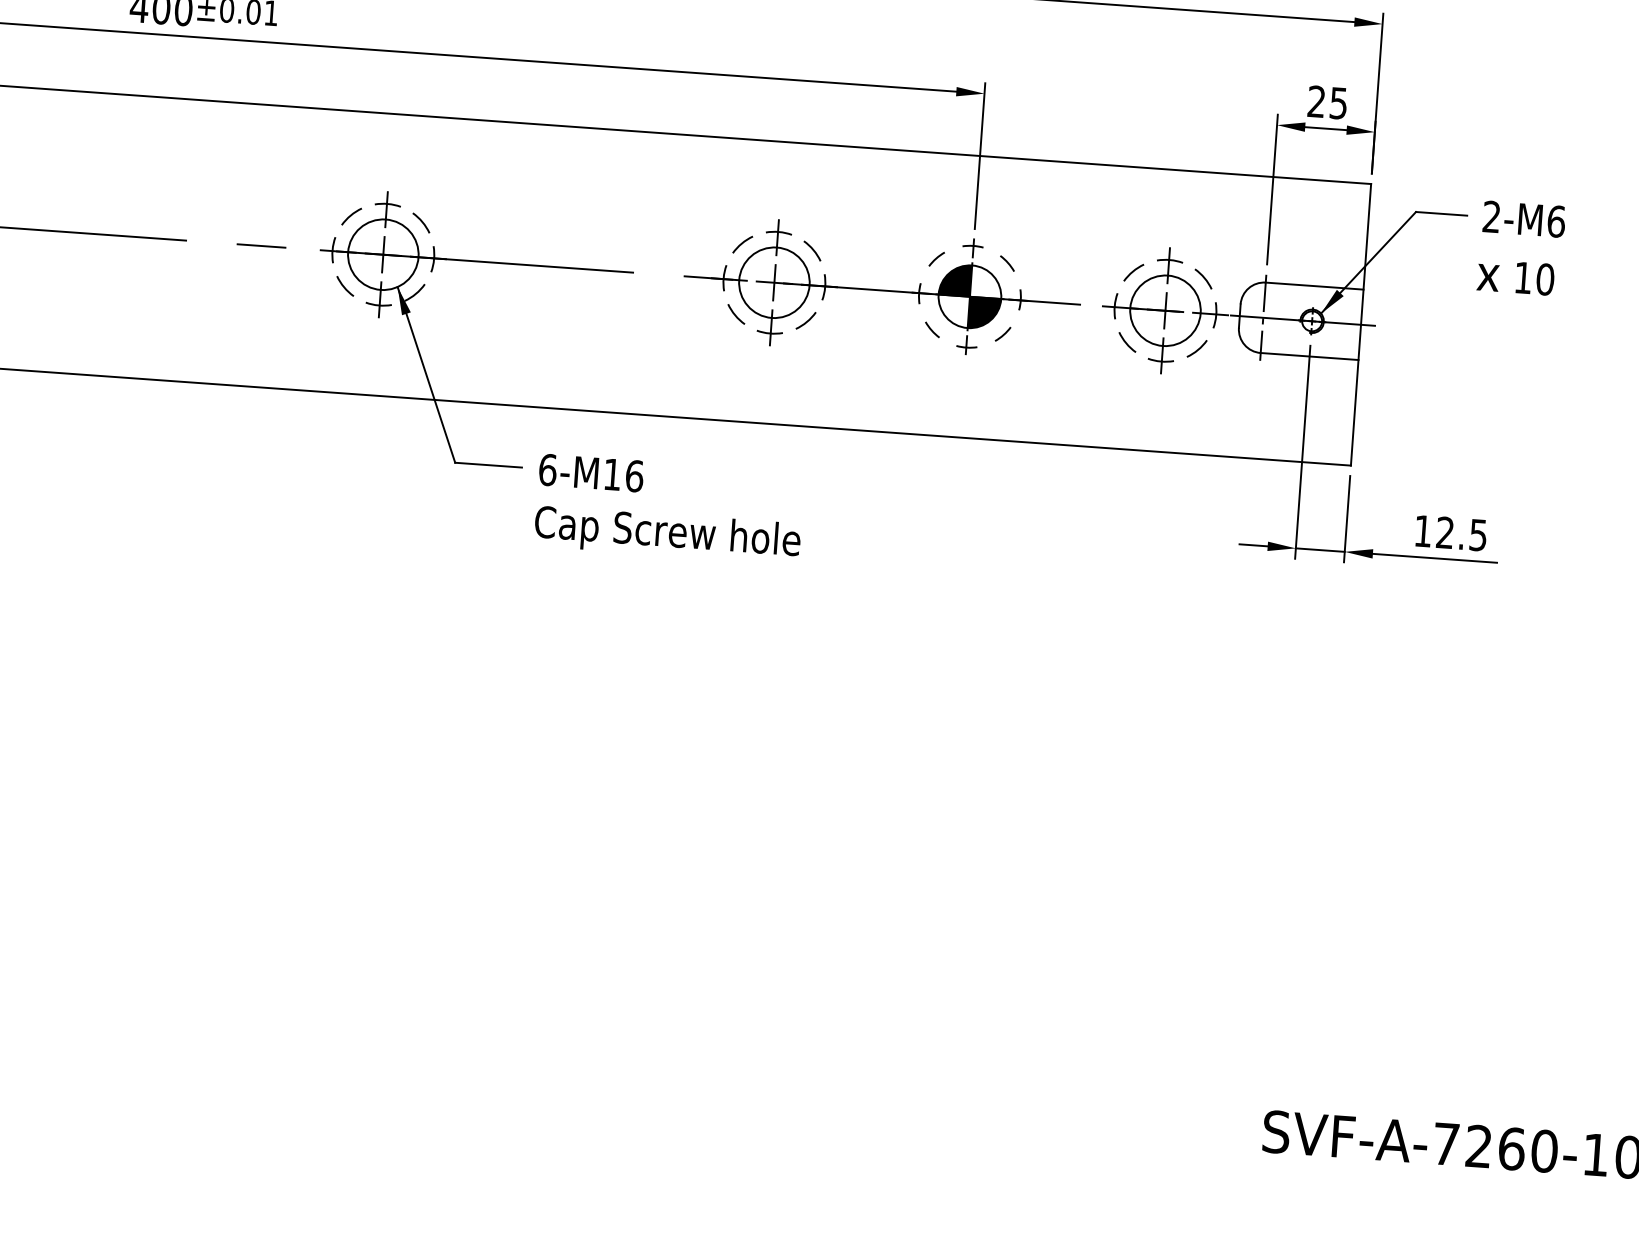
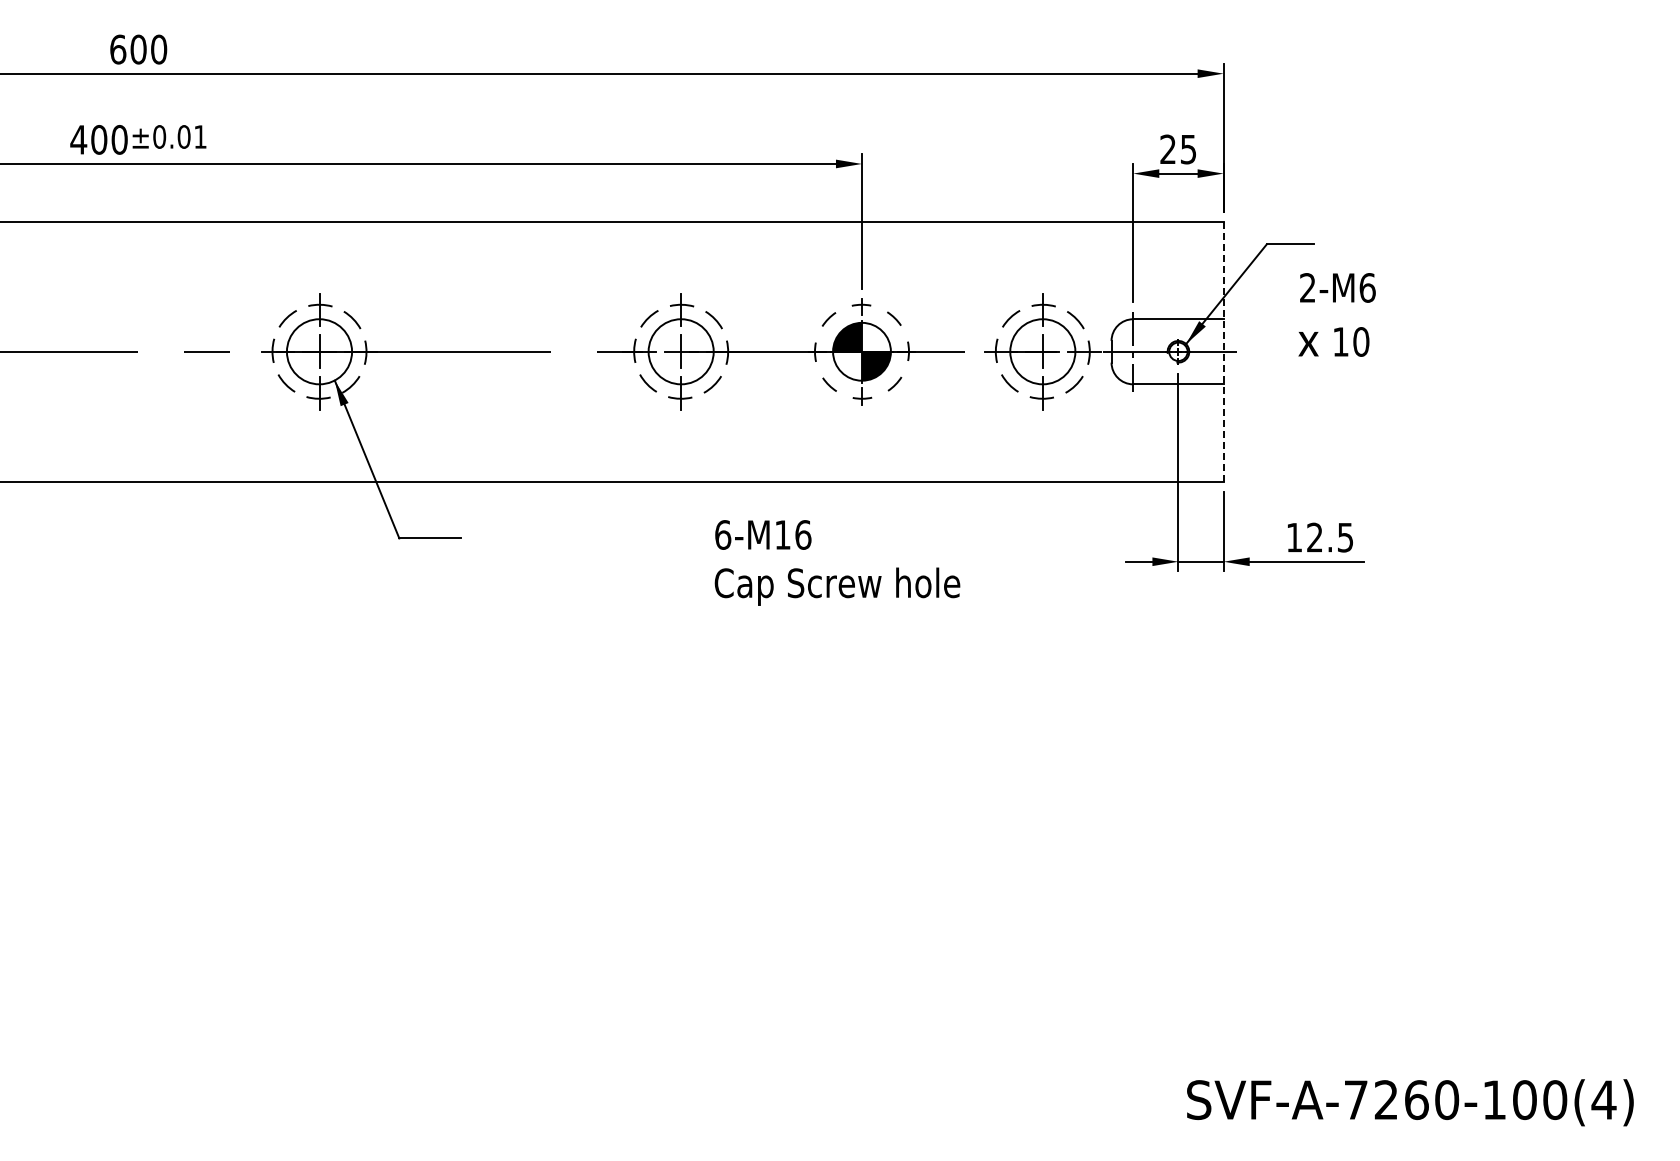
text: (1520, 247) -> (1336, 314), moved
line: (1360, 325) -> (1223, 352), solid -> dashed
text: (669, 508) -> (837, 562), moved

